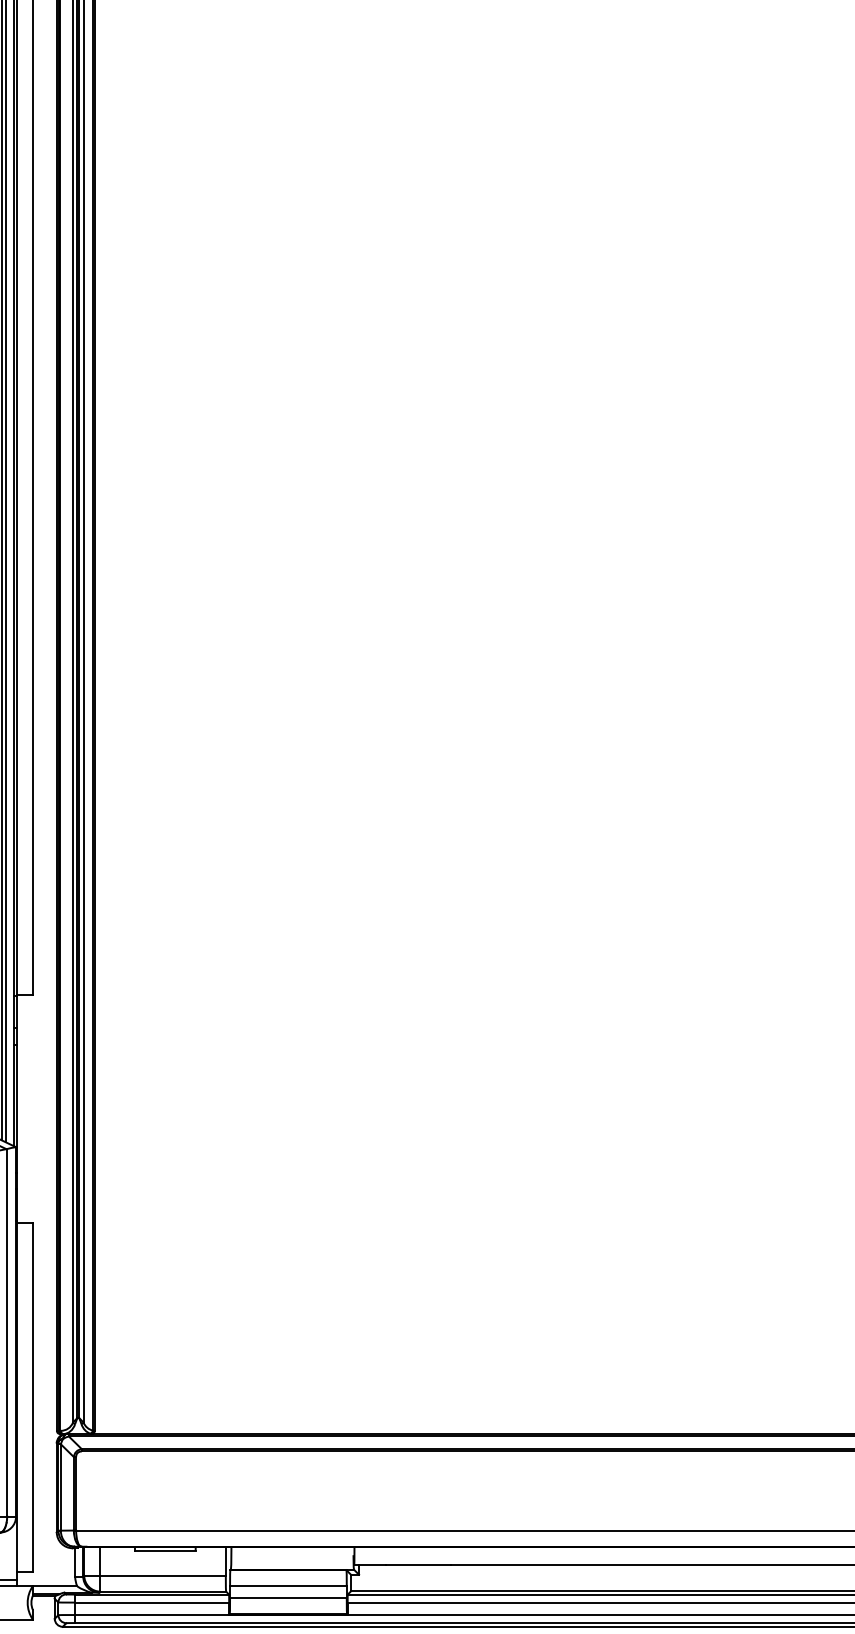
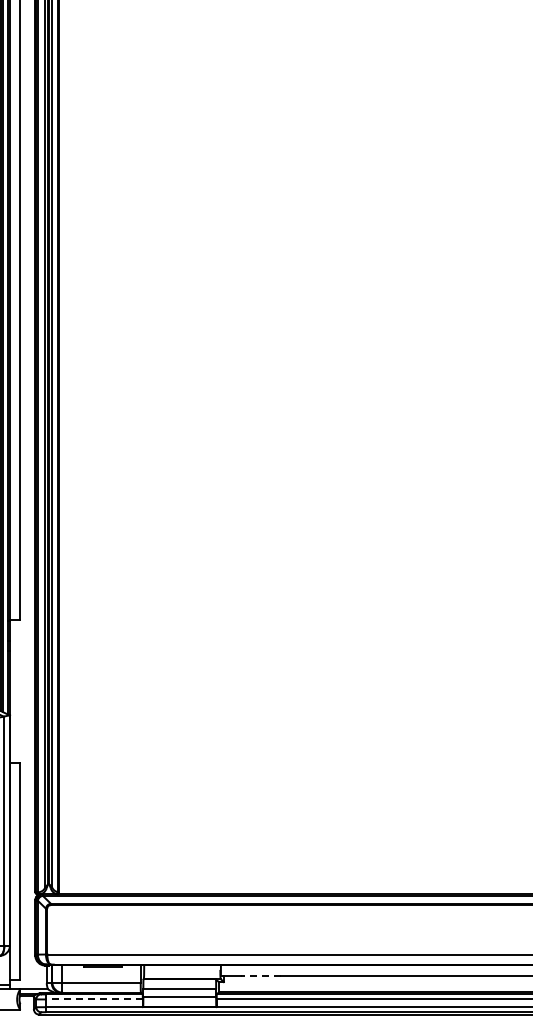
line: (417, 1564) -> (260, 975), solid -> dashed
line: (151, 1602) -> (94, 999), solid -> dashed

